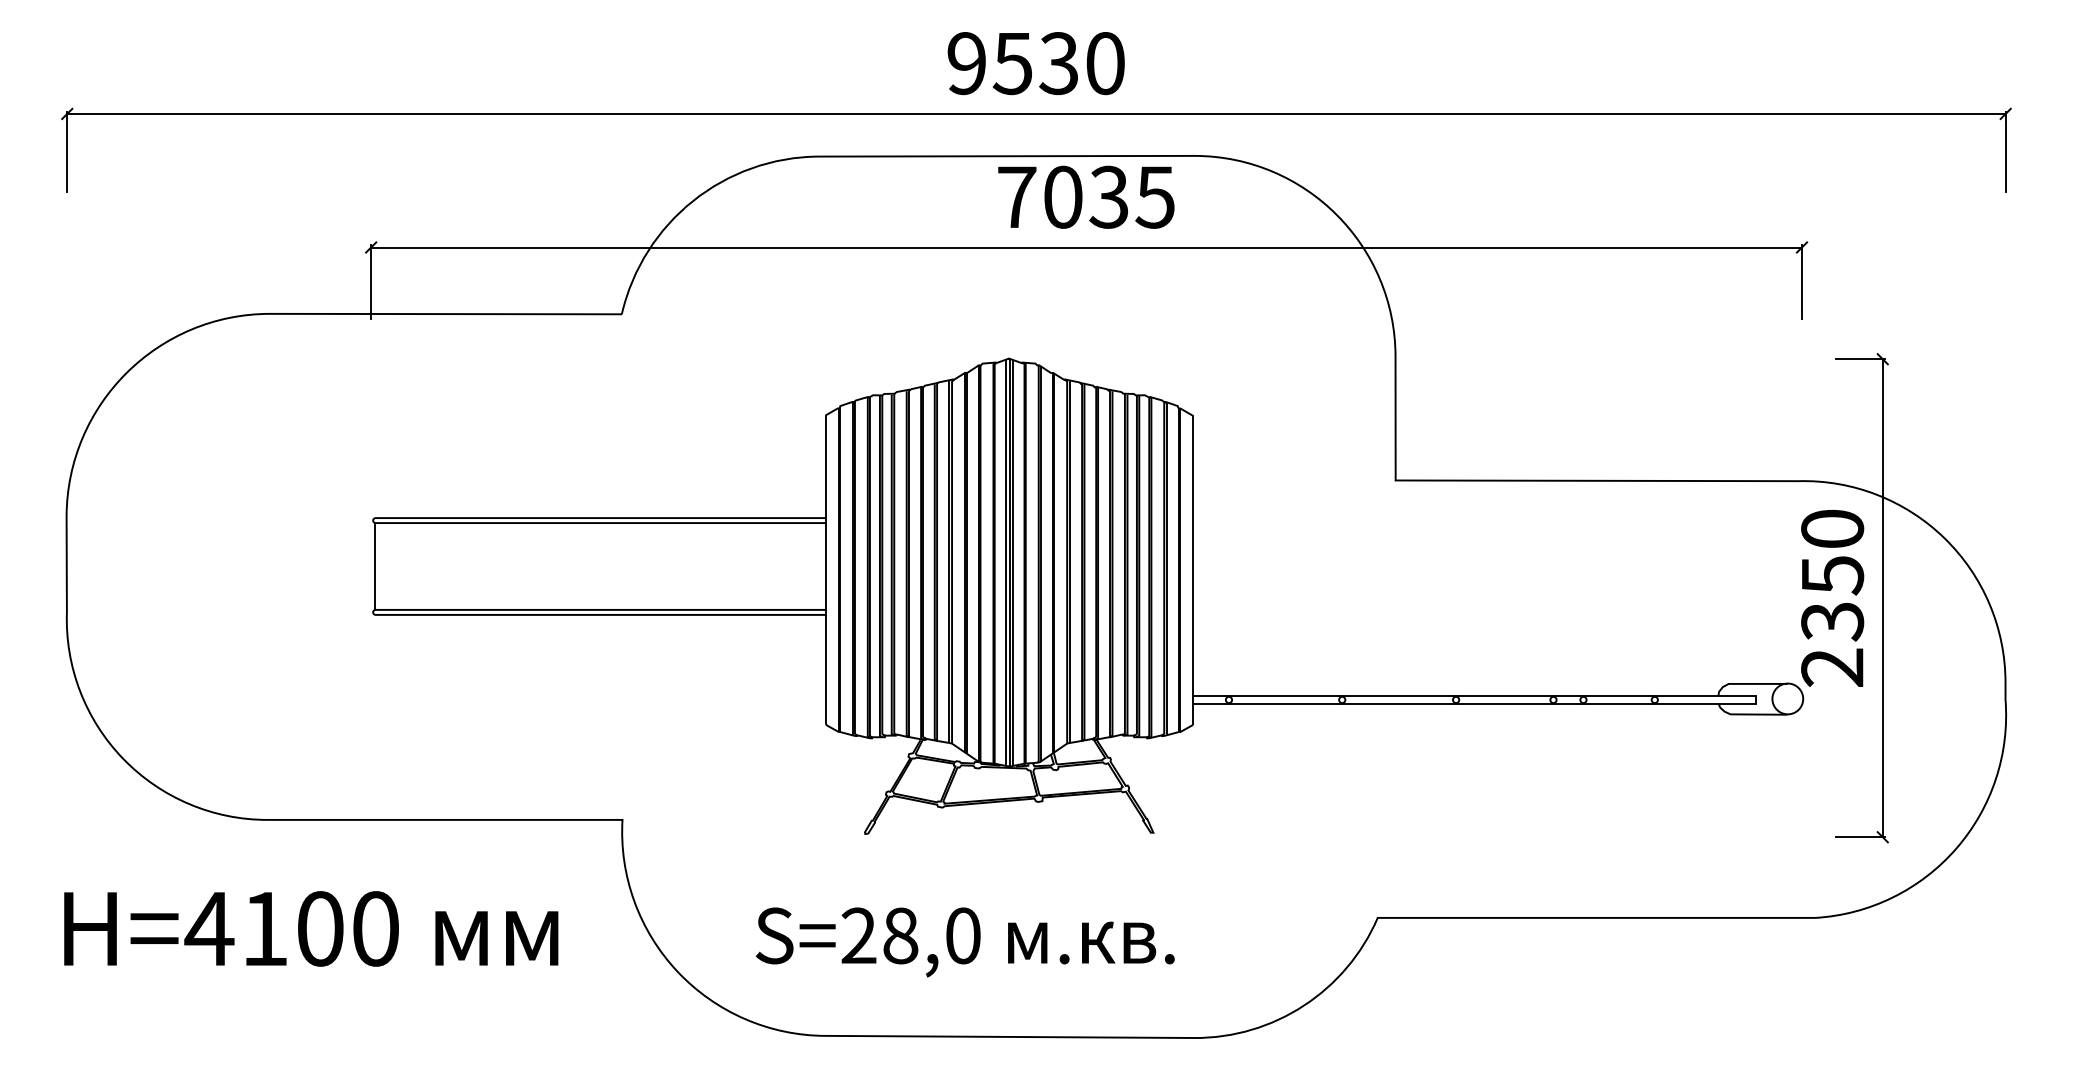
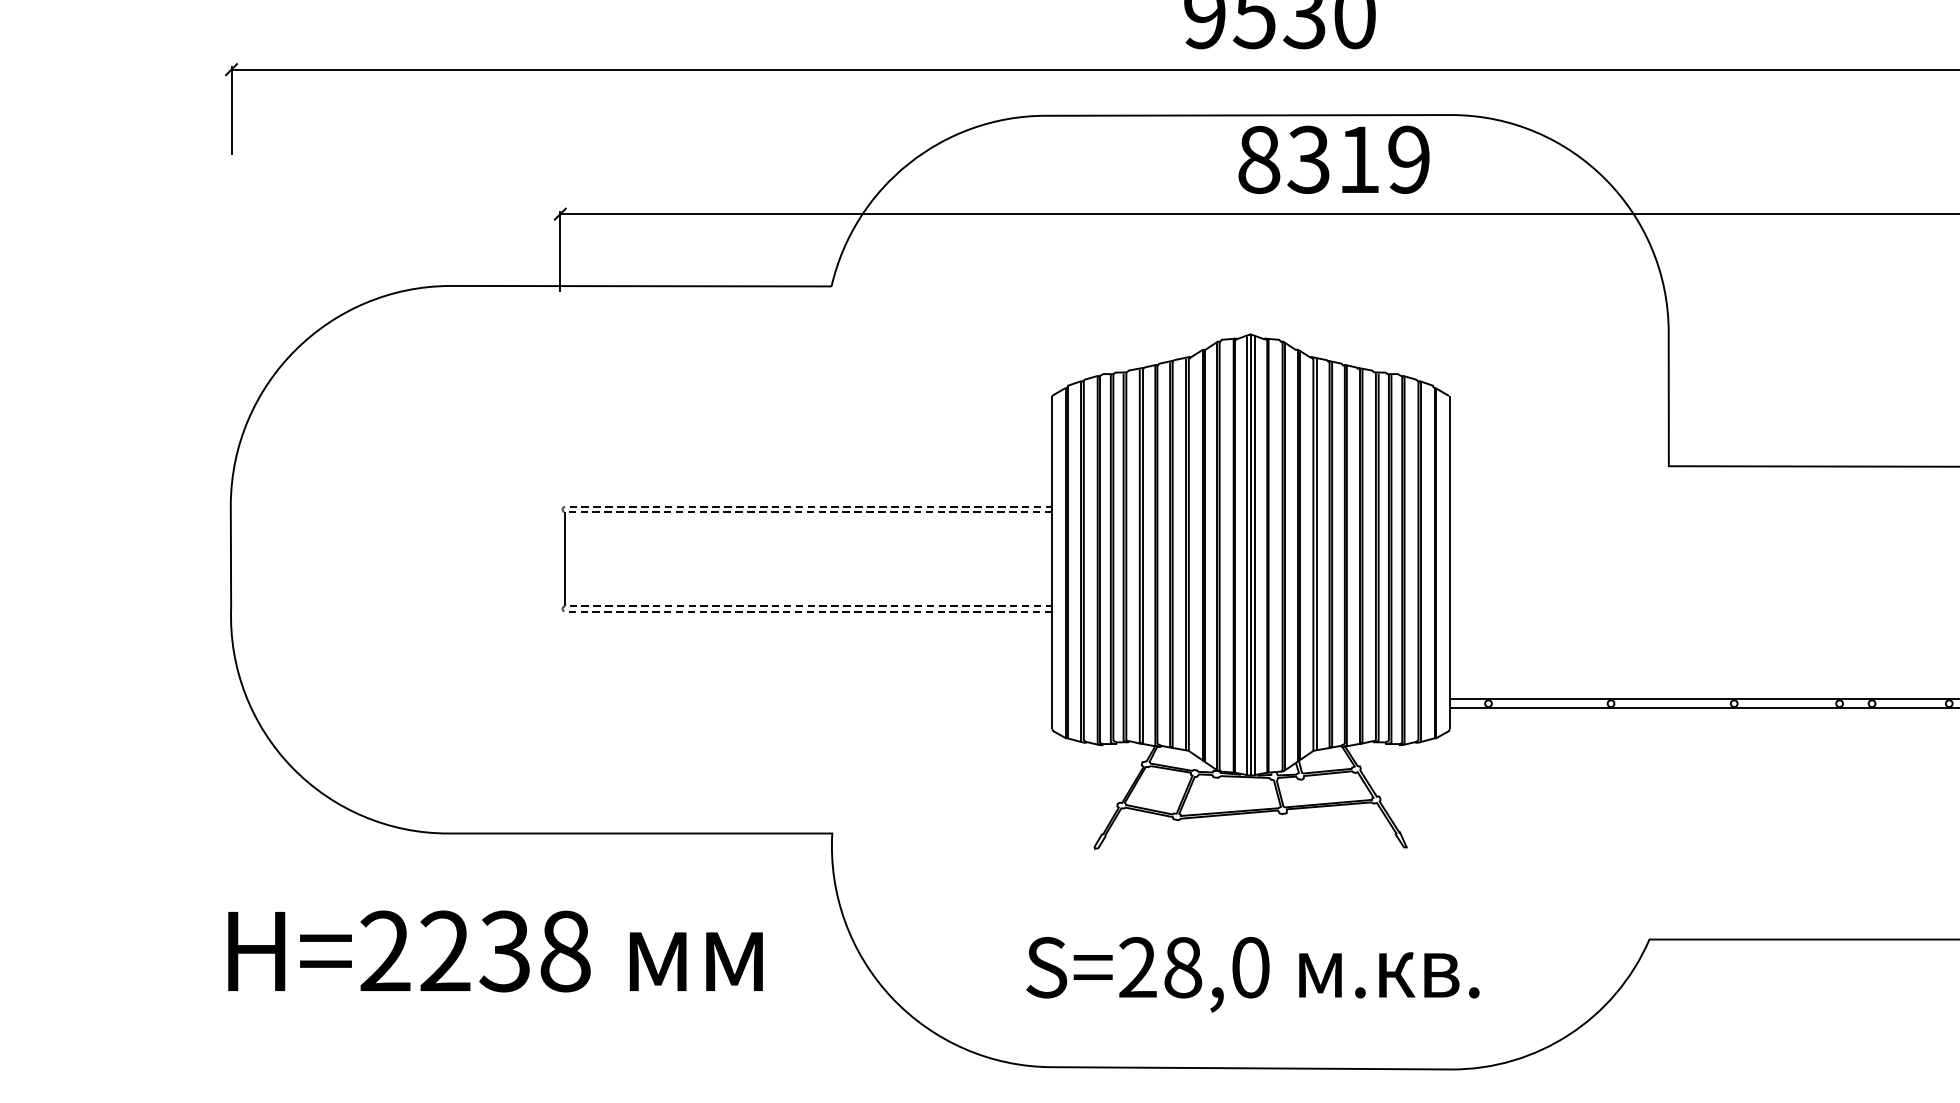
text: (1086, 196) -> (1334, 158), 7035 -> 8319
line: (373, 520) -> (562, 509), solid -> dashed
line: (373, 612) -> (562, 609), solid -> dashed
text: (291, 928) -> (474, 950), H=4100 -> H=2238
text: (965, 942) -> (1253, 974), moved

